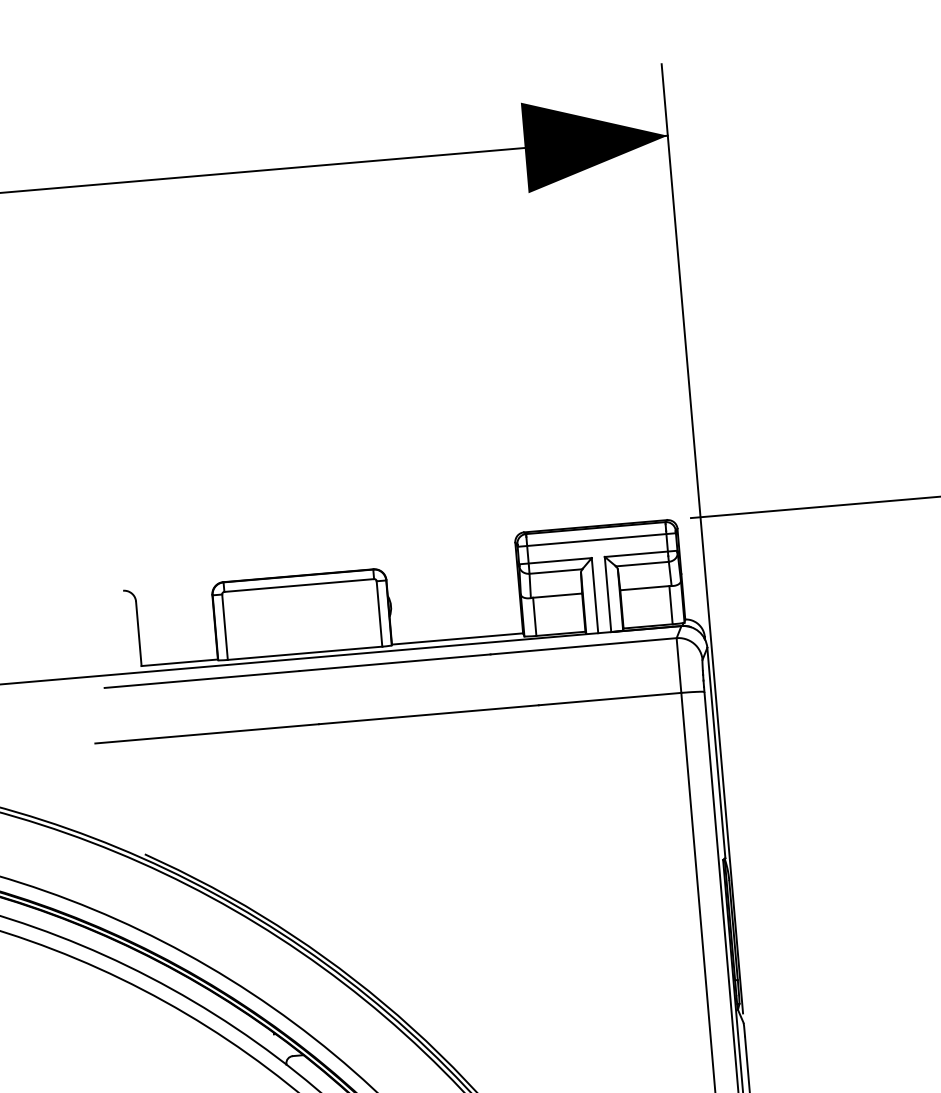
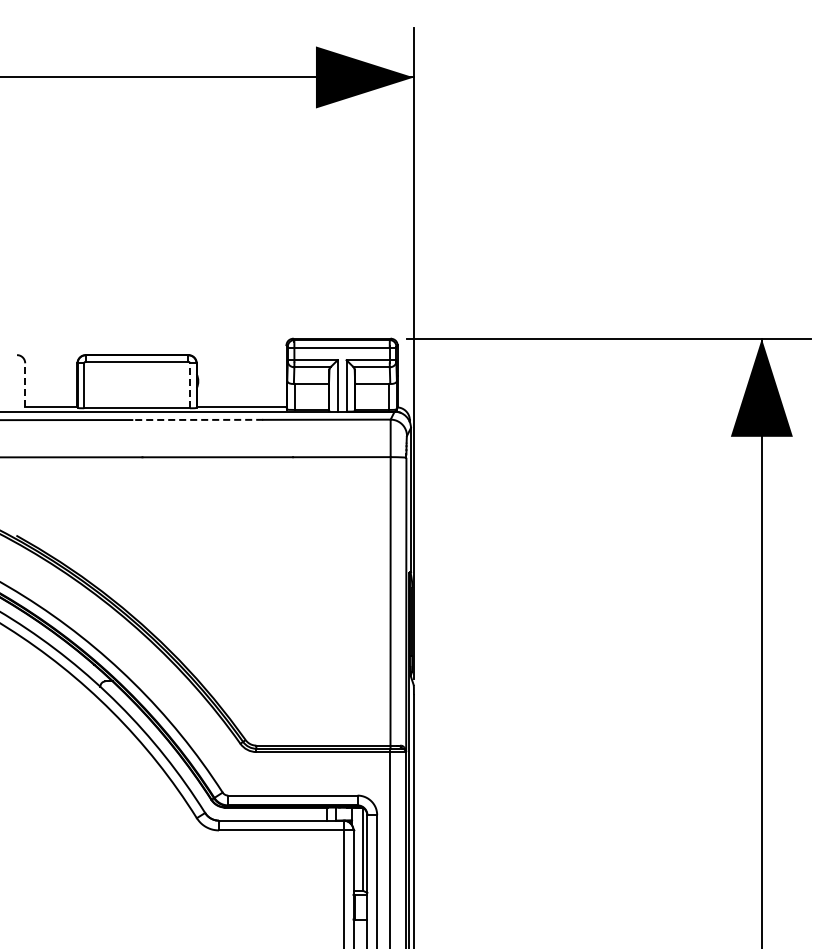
line: (380, 613) -> (190, 385), solid -> dashed
line: (139, 632) -> (25, 384), solid -> dashed
line: (394, 662) -> (197, 419), solid -> dashed

